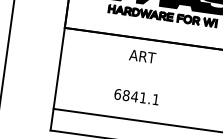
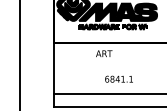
text: (136, 95) -> (118, 78), moved

